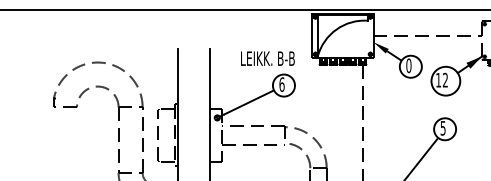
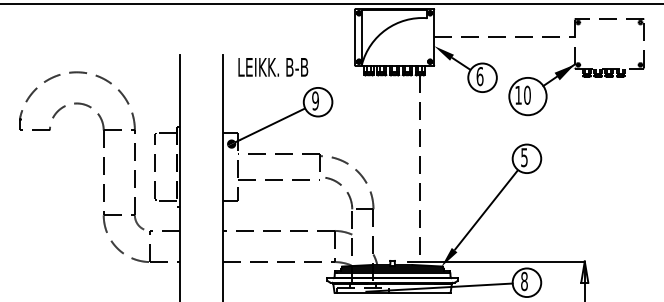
text: (268, 58) -> (273, 67), moved
text: (408, 65) -> (479, 76), 0 -> 6
text: (445, 79) -> (527, 94), 12 -> 10
text: (281, 84) -> (315, 100), 6 -> 9

